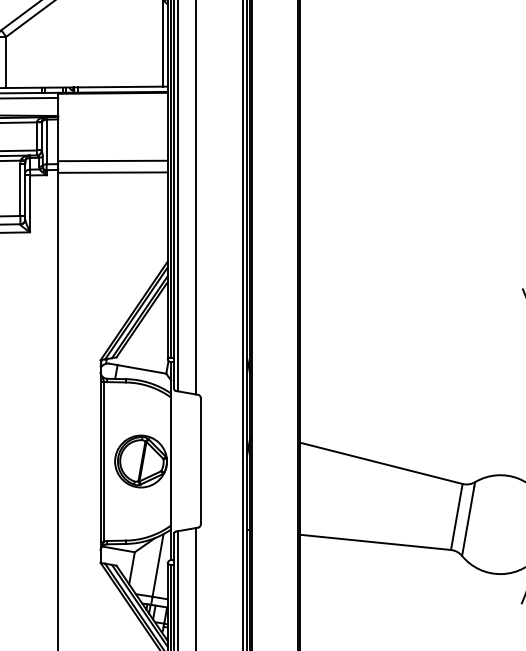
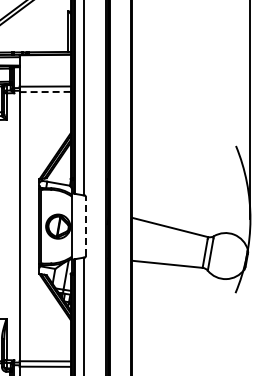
line: (113, 173) -> (45, 92), solid -> dashed
line: (201, 461) -> (86, 226), solid -> dashed

